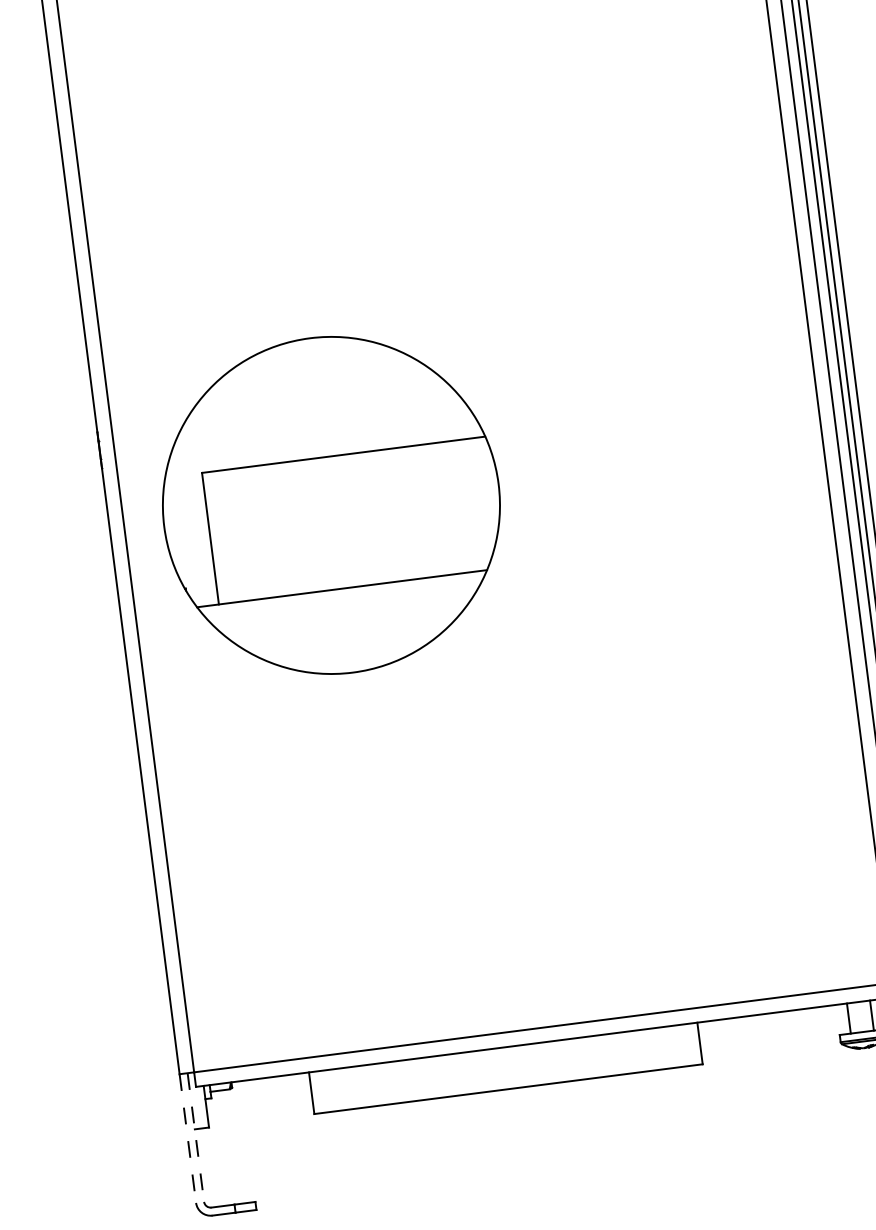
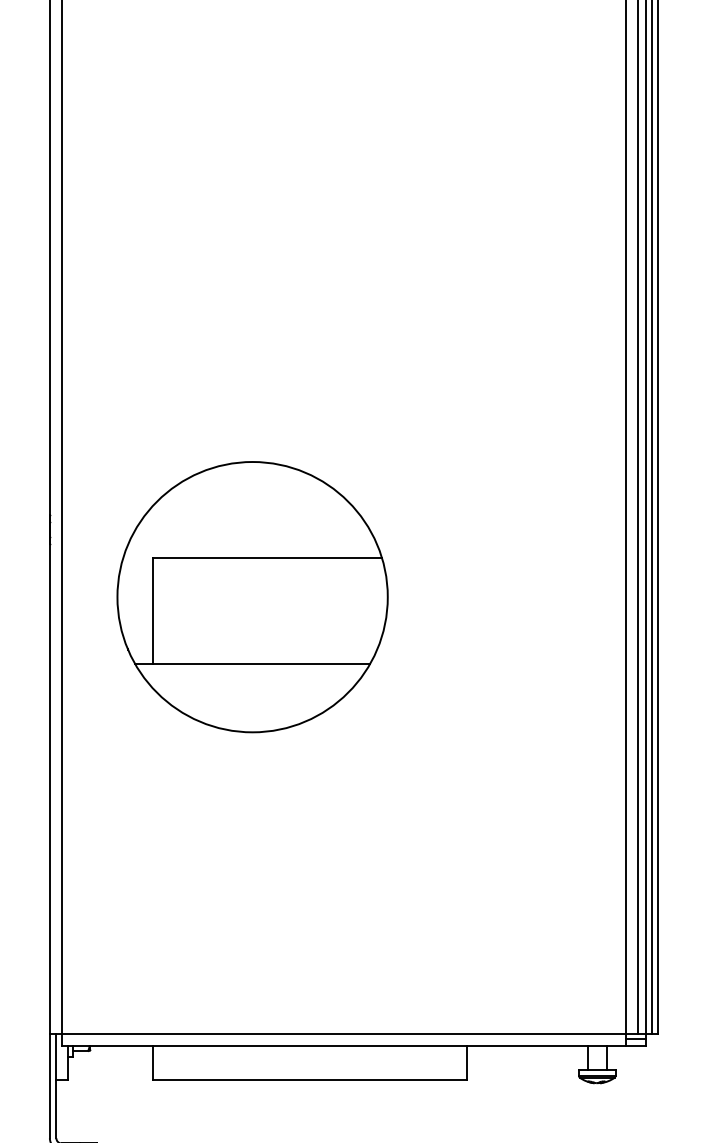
part: (331, 505) -> (252, 597), moved
line: (196, 1137) -> (56, 1086), dashed -> solid
line: (187, 1139) -> (49, 1086), dashed -> solid

